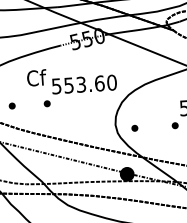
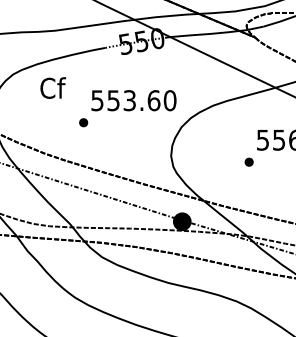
text: (37, 77) -> (53, 87), moved
part: (12, 105) -> (37, 122), removed
part: (134, 127) -> (195, 161), removed

